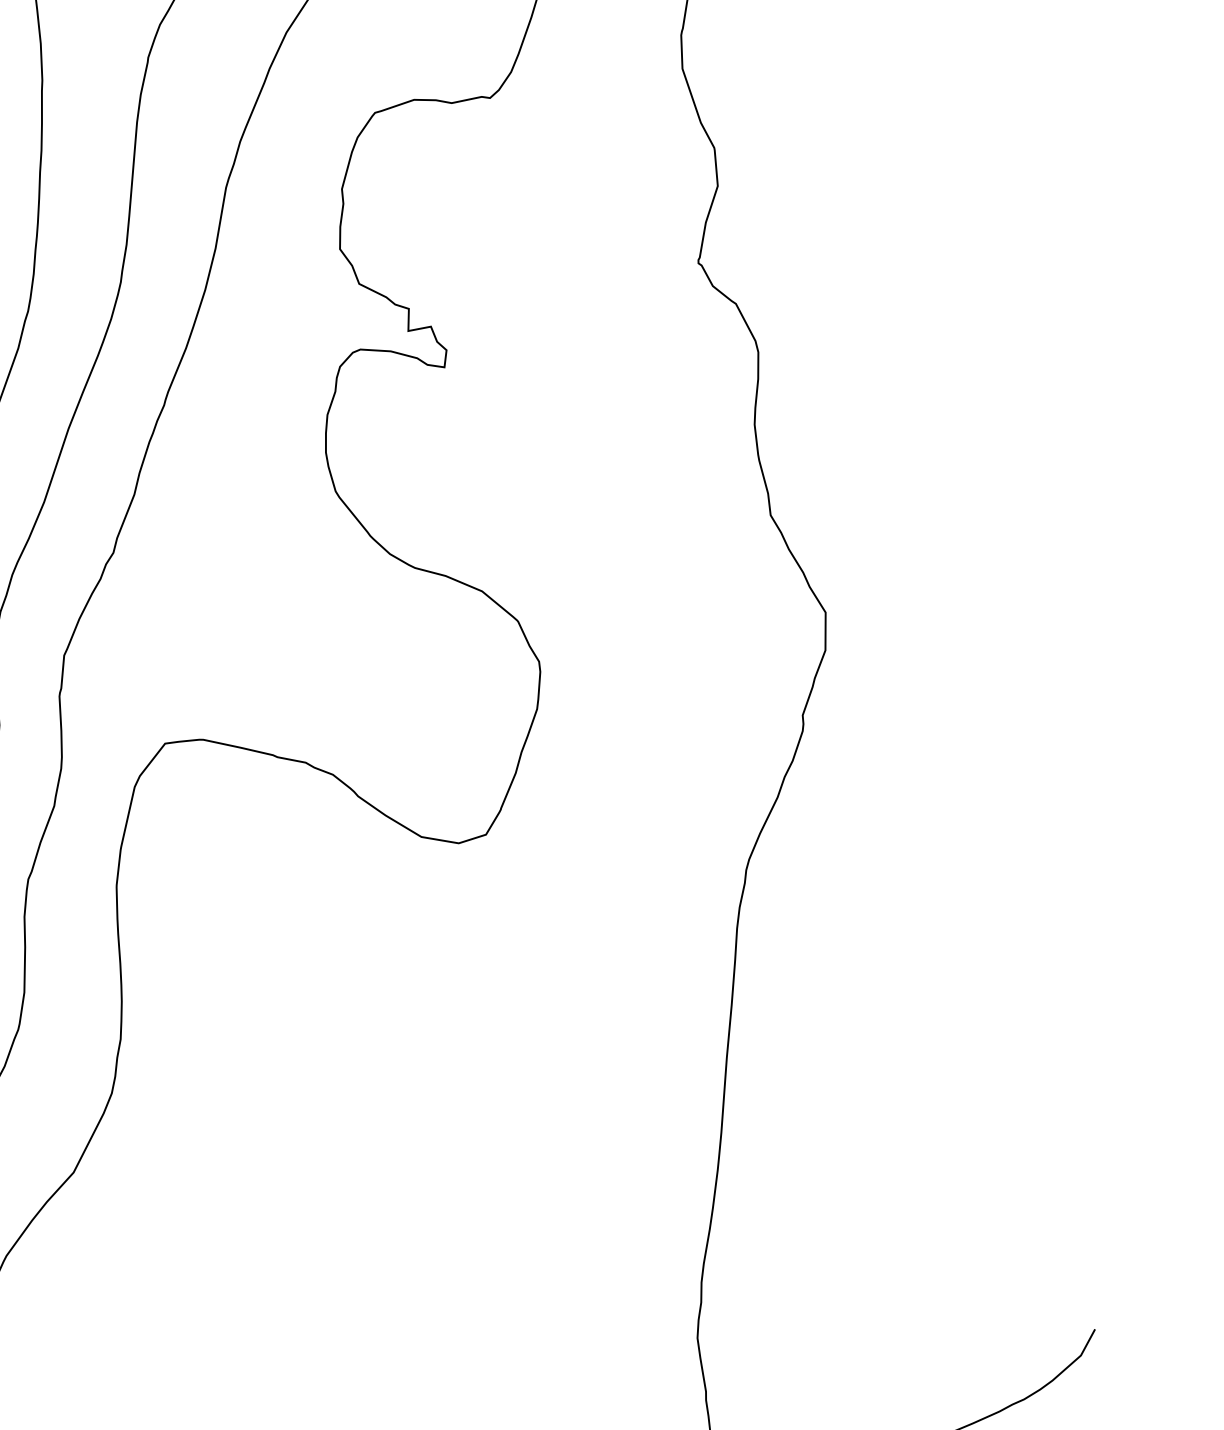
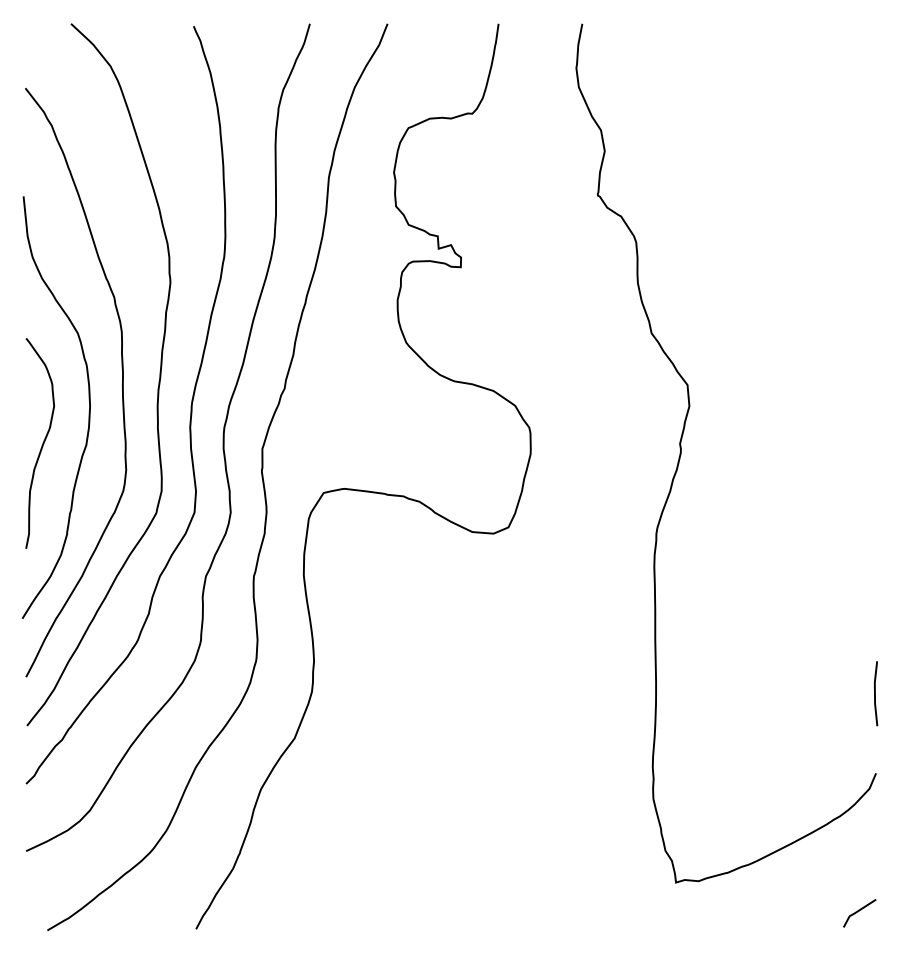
line: (1107, 1188) -> (875, 693), added

